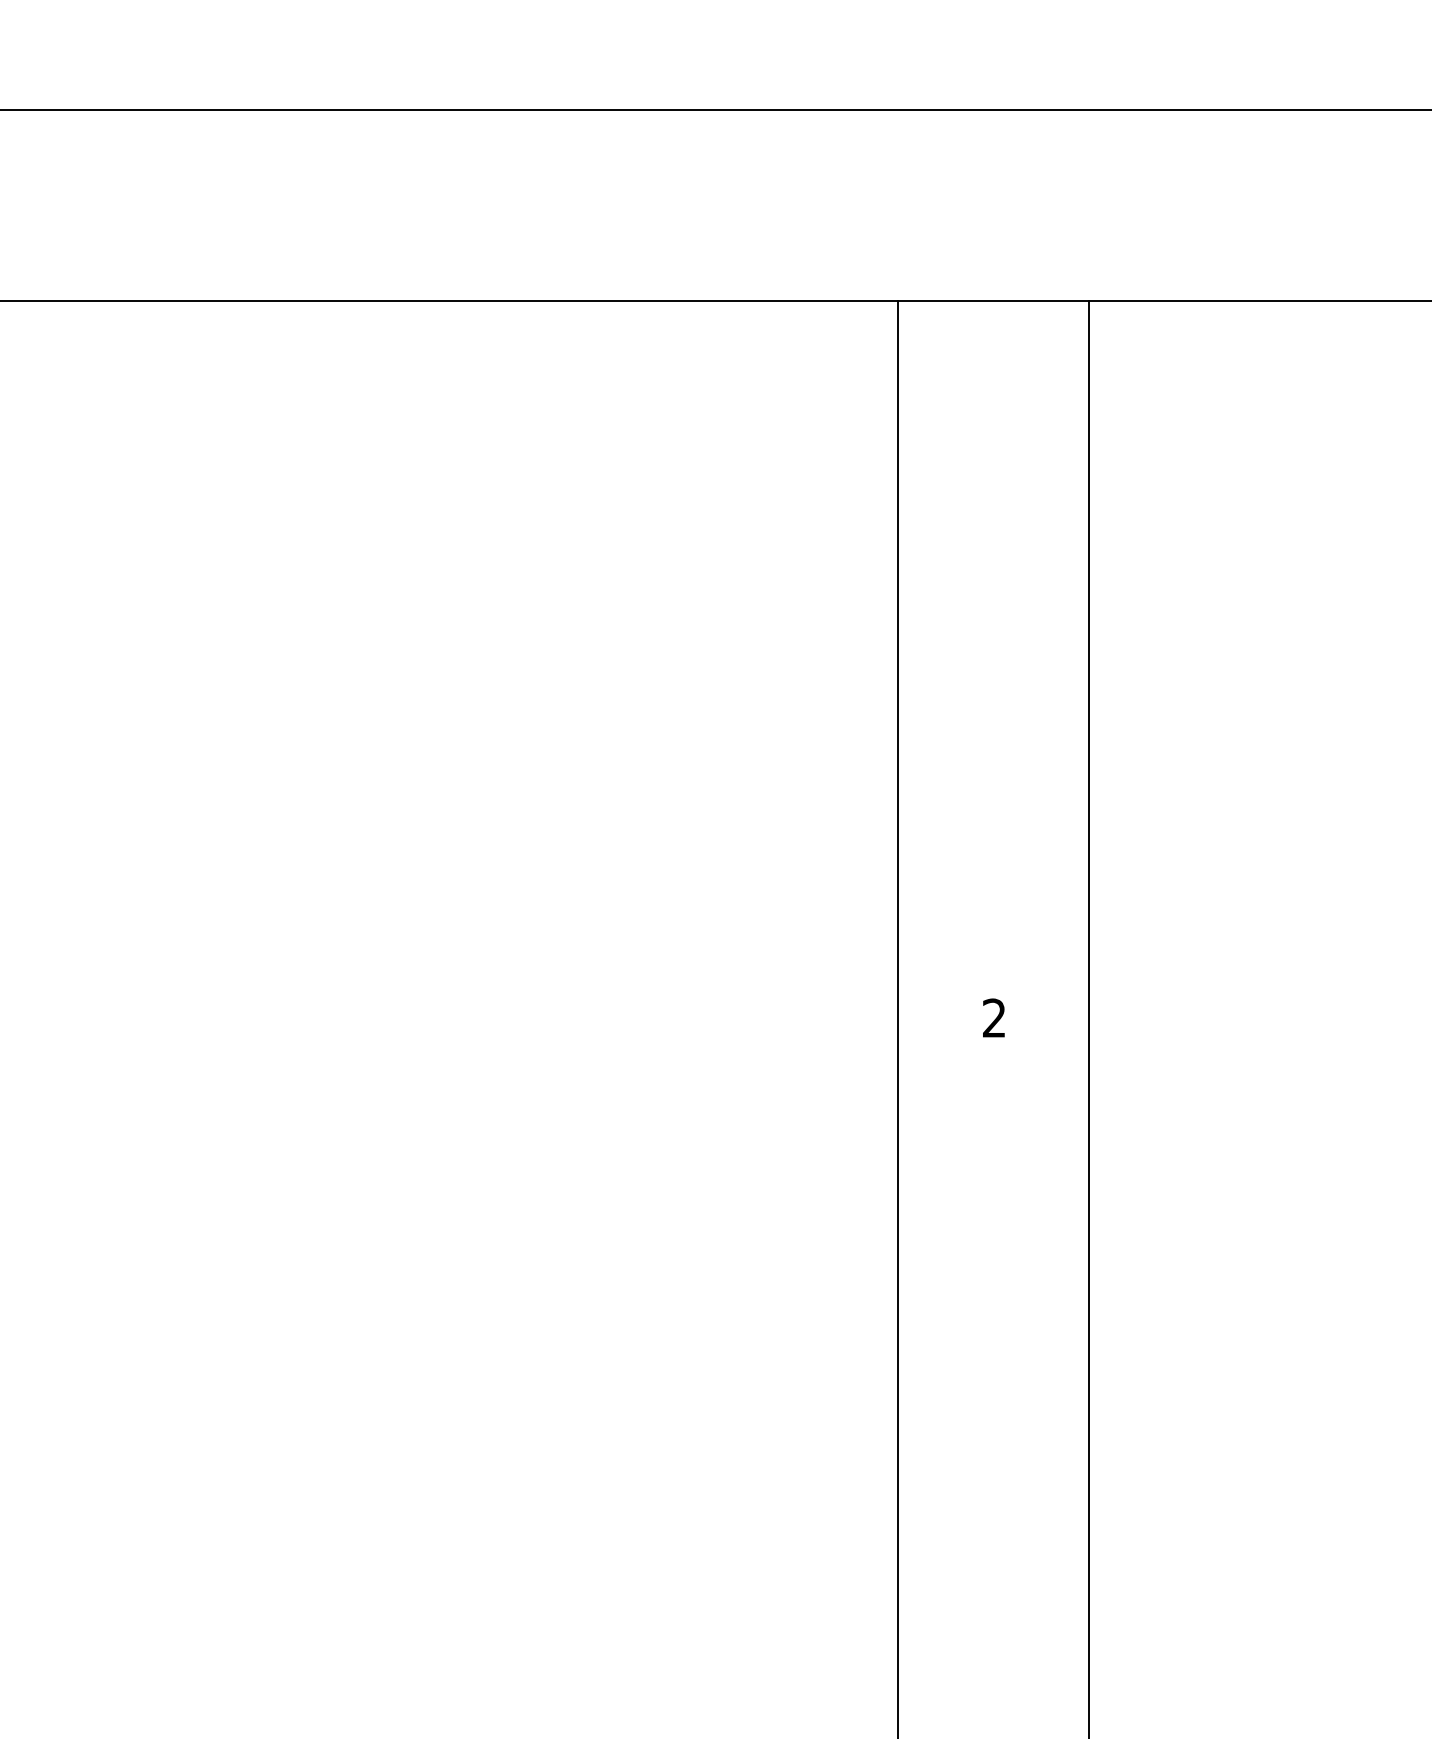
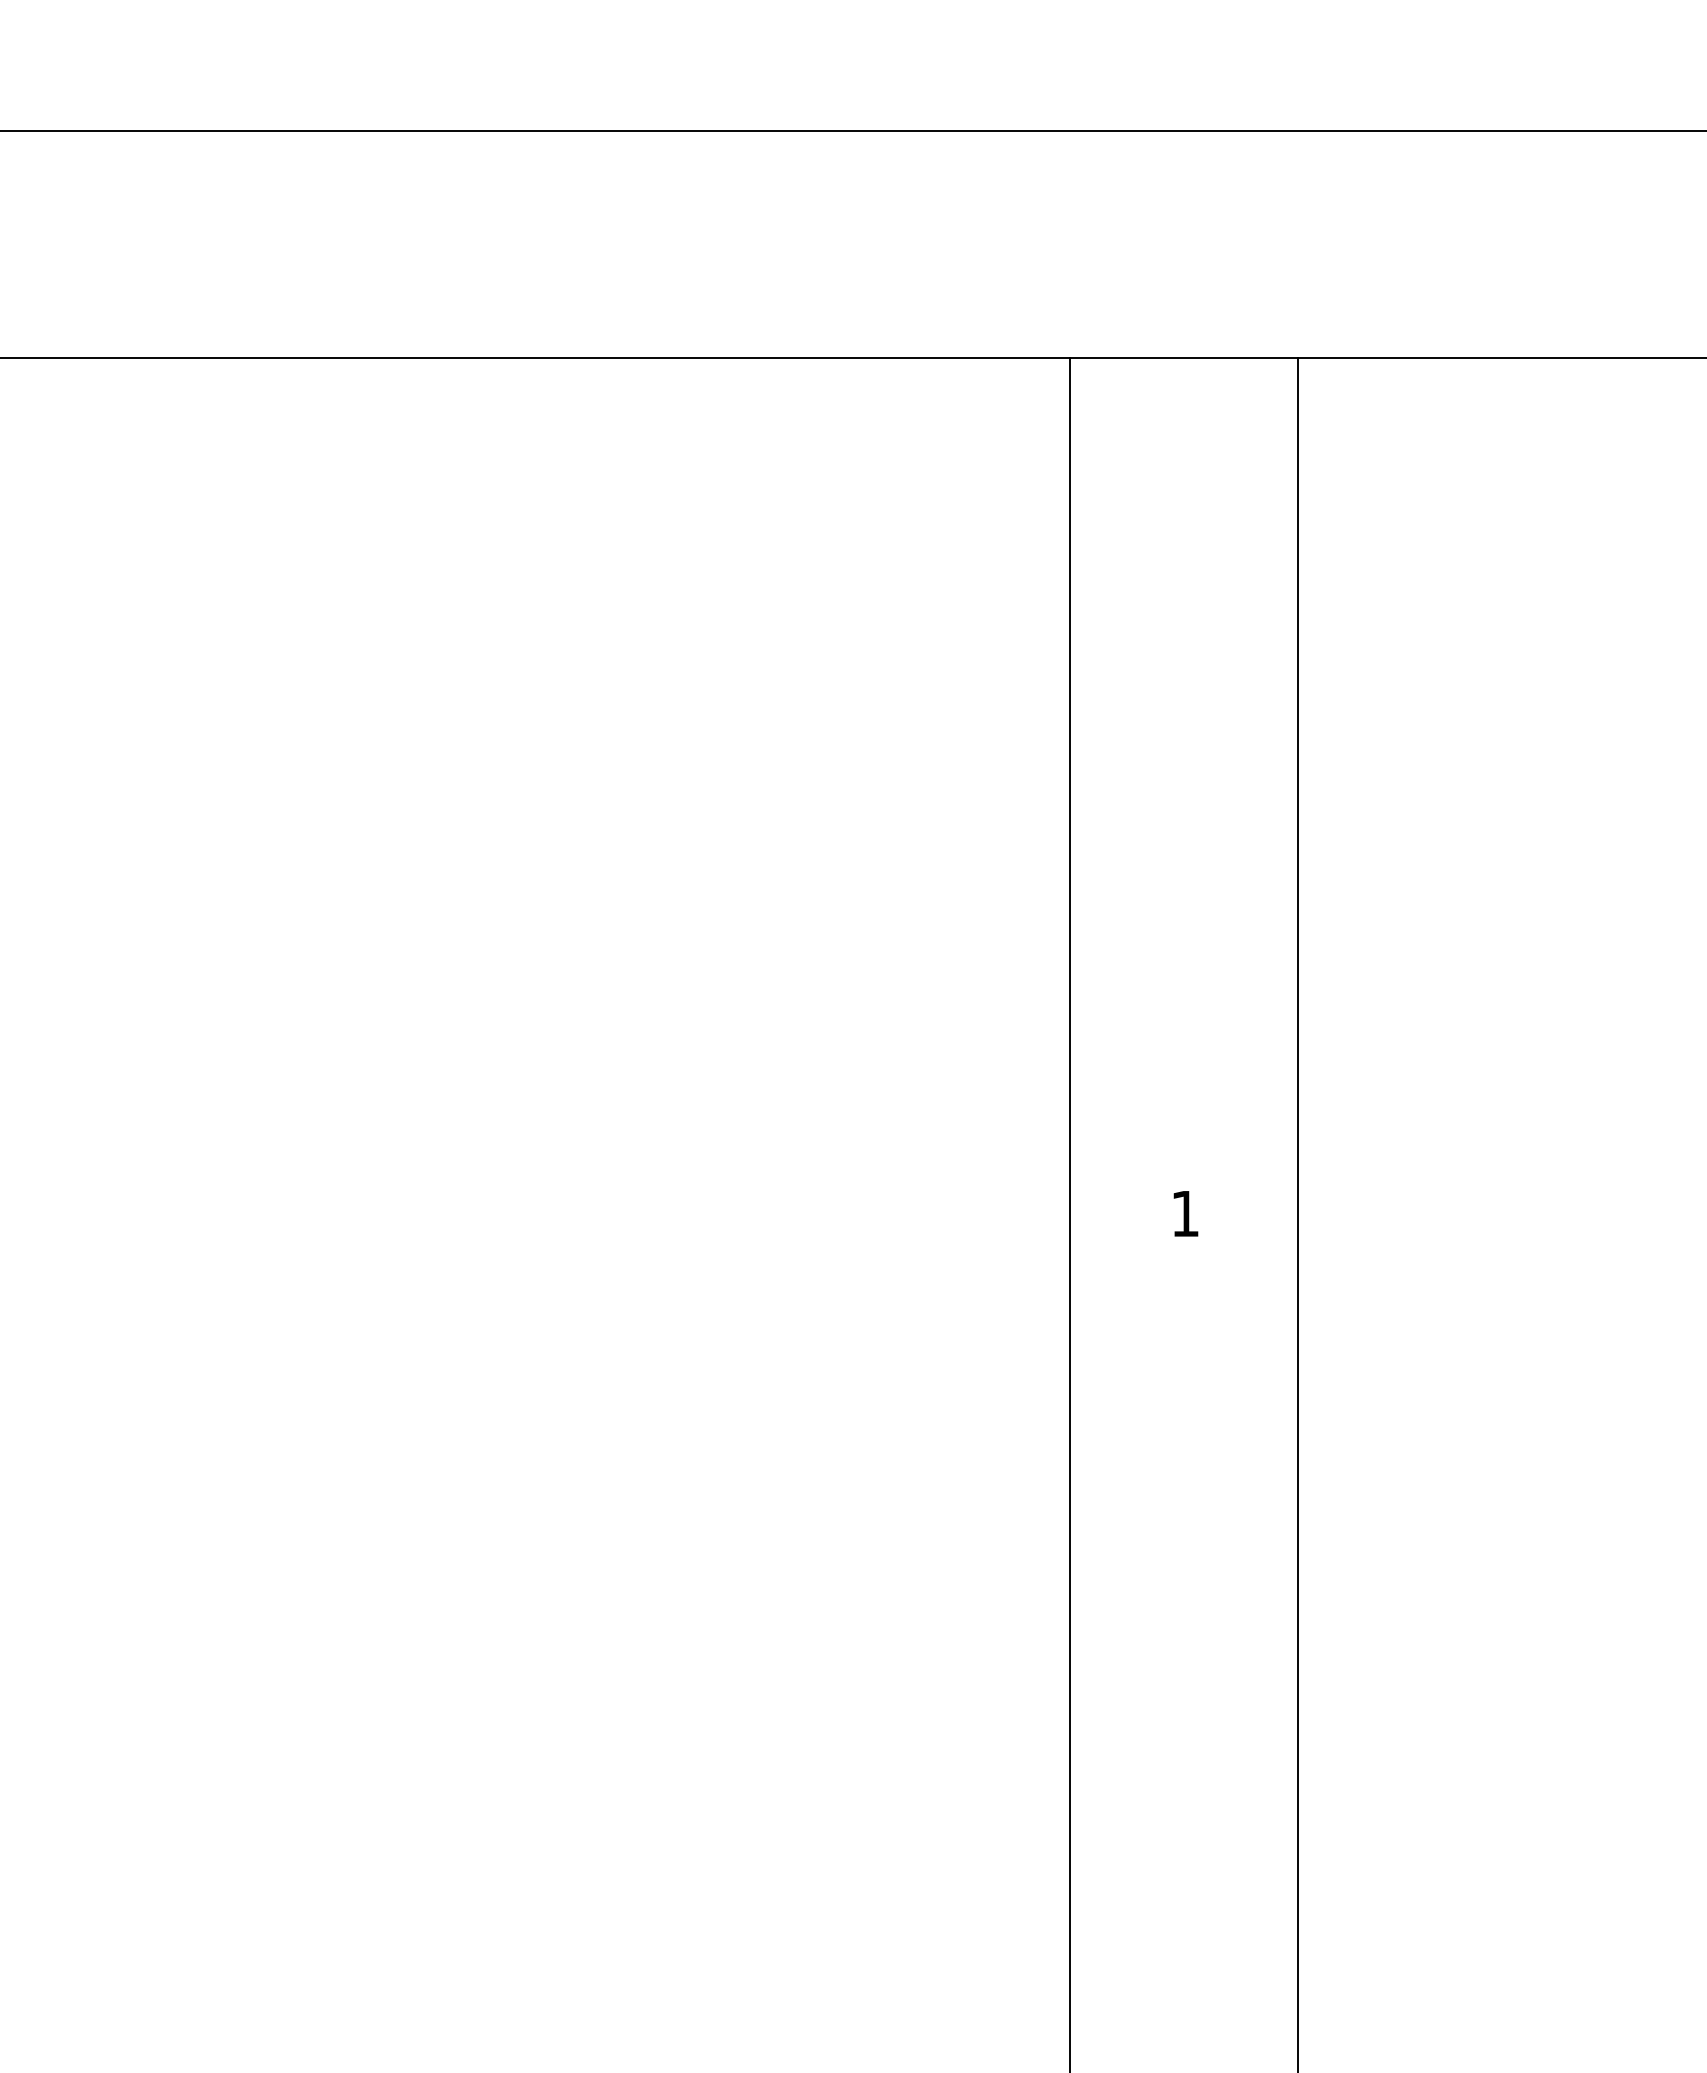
text: (994, 1017) -> (1185, 1212), 2 -> 1

